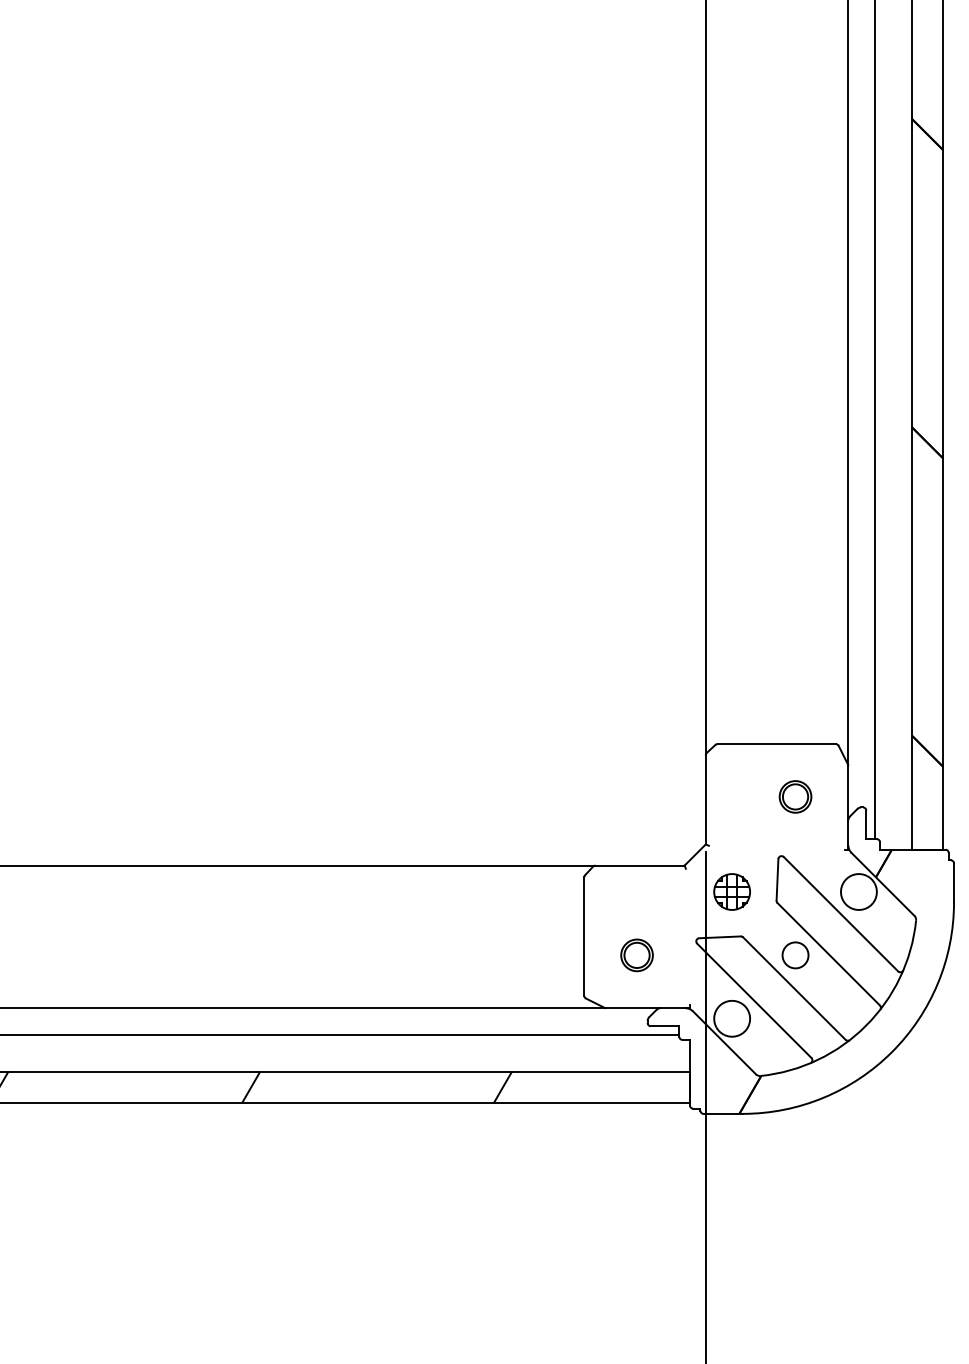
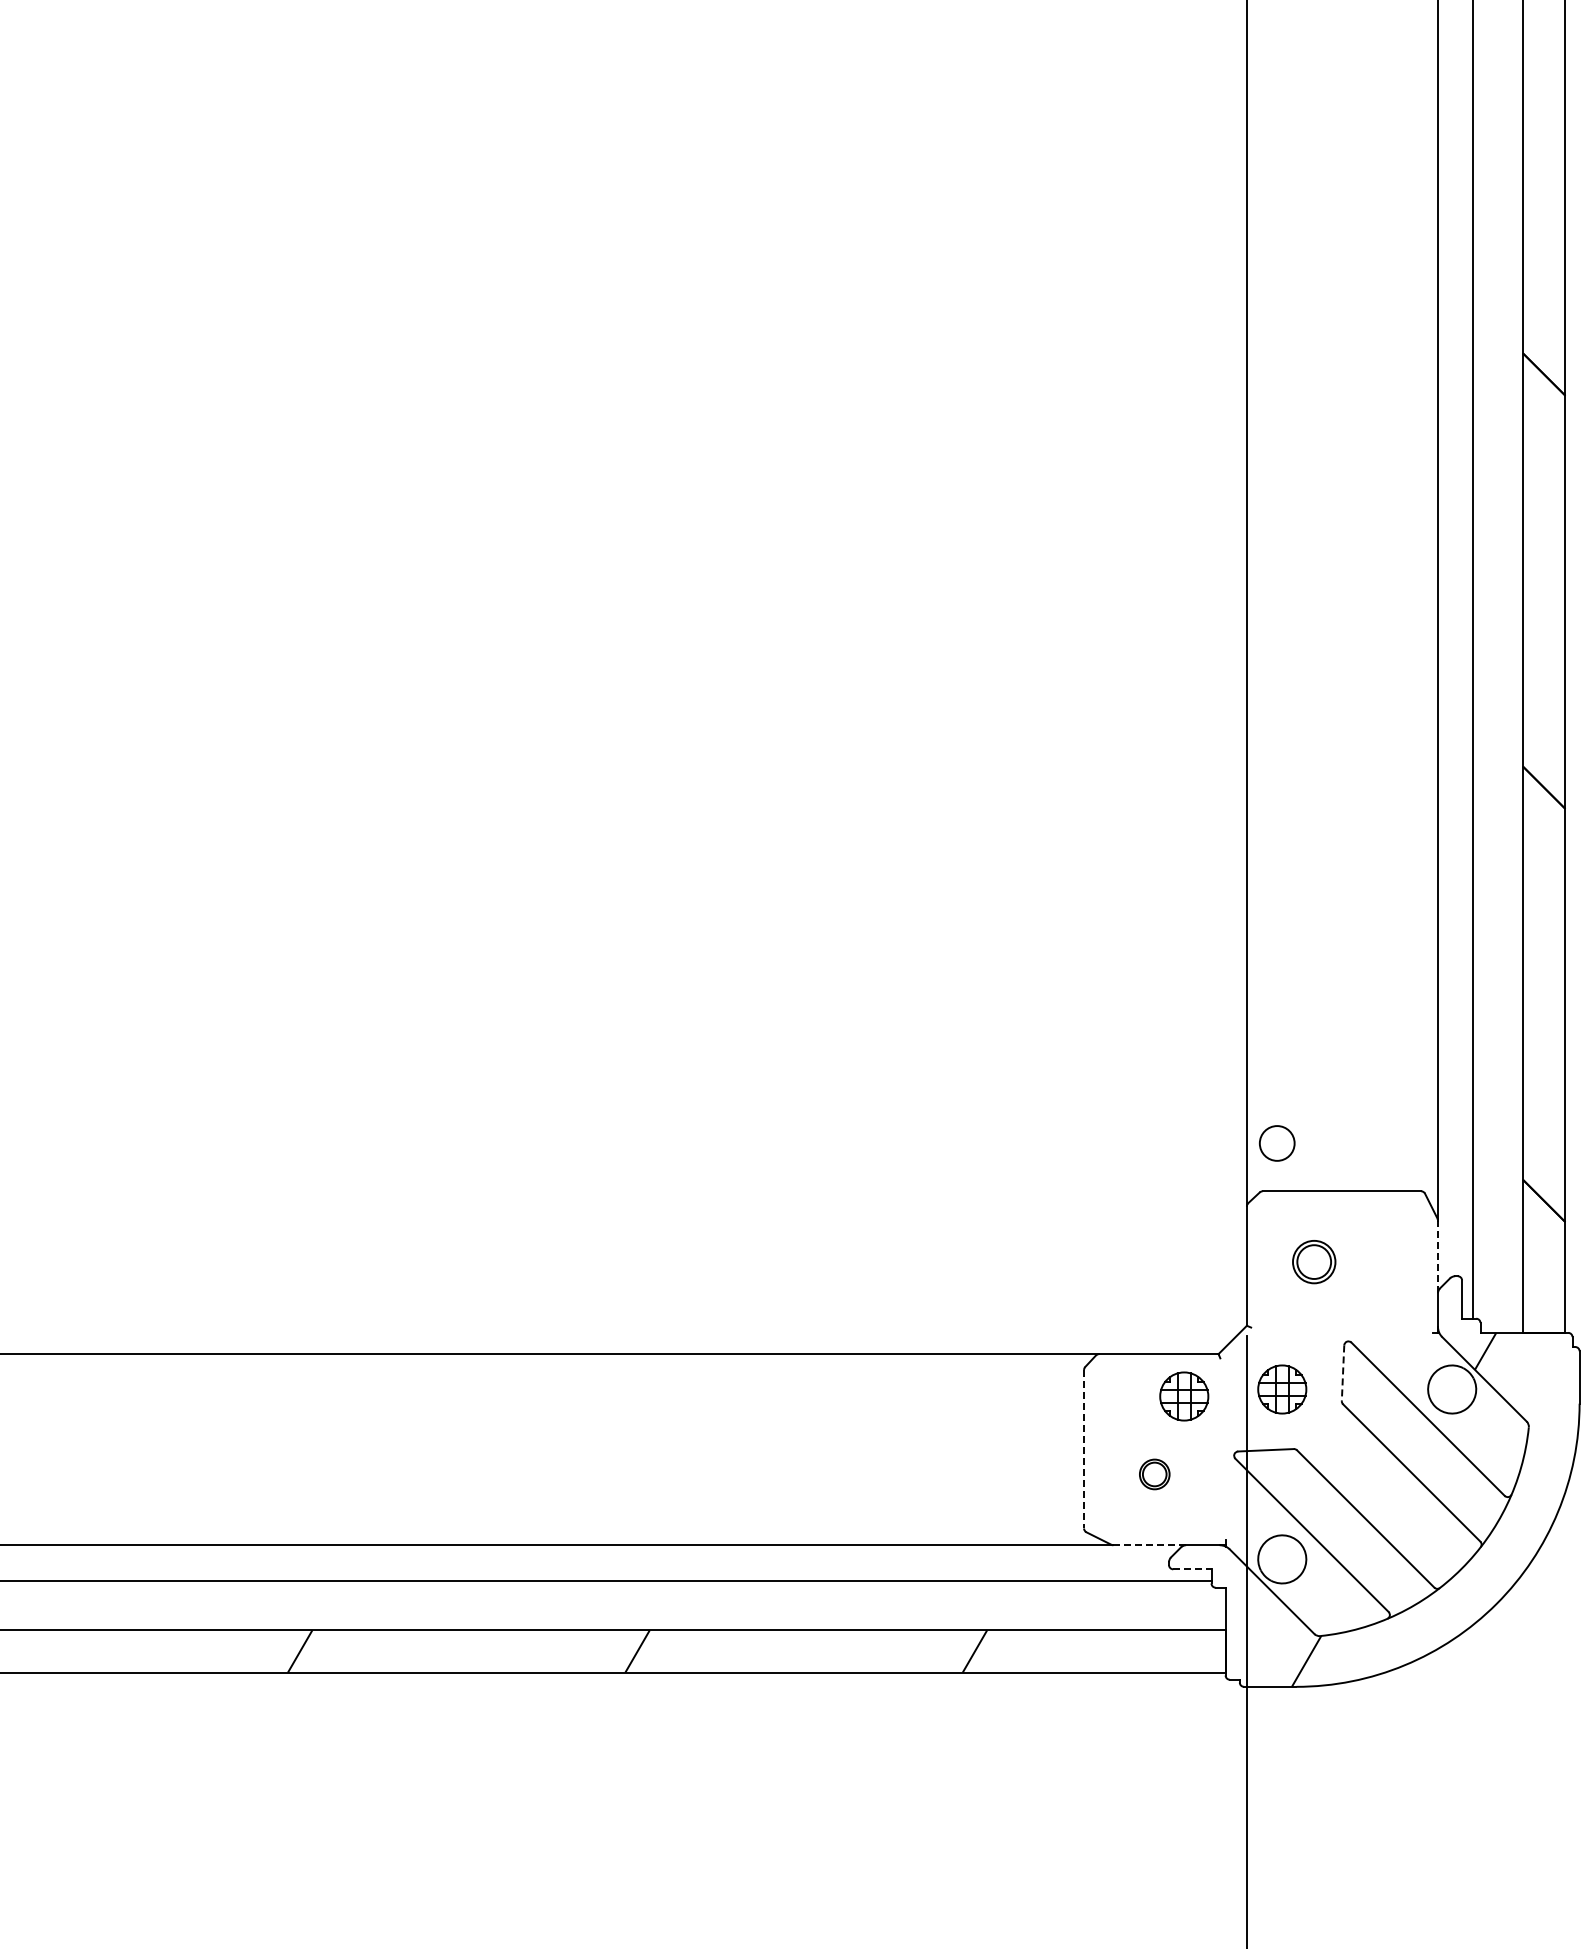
line: (848, 792) -> (1438, 1256), solid -> dashed
part: (795, 797) -> (1314, 1262), moved
line: (777, 880) -> (1343, 1373), solid -> dashed
part: (659, 897) -> (1184, 1396), added
line: (584, 936) -> (1084, 1449), solid -> dashed
part: (636, 955) -> (1154, 1474), size x0.7
circle: (795, 955) -> (1277, 1143), moved
hatch: (815, 981) -> (1393, 1509), removed
line: (633, 1008) -> (1150, 1545), solid -> dashed
line: (665, 1026) -> (1192, 1569), solid -> dashed

